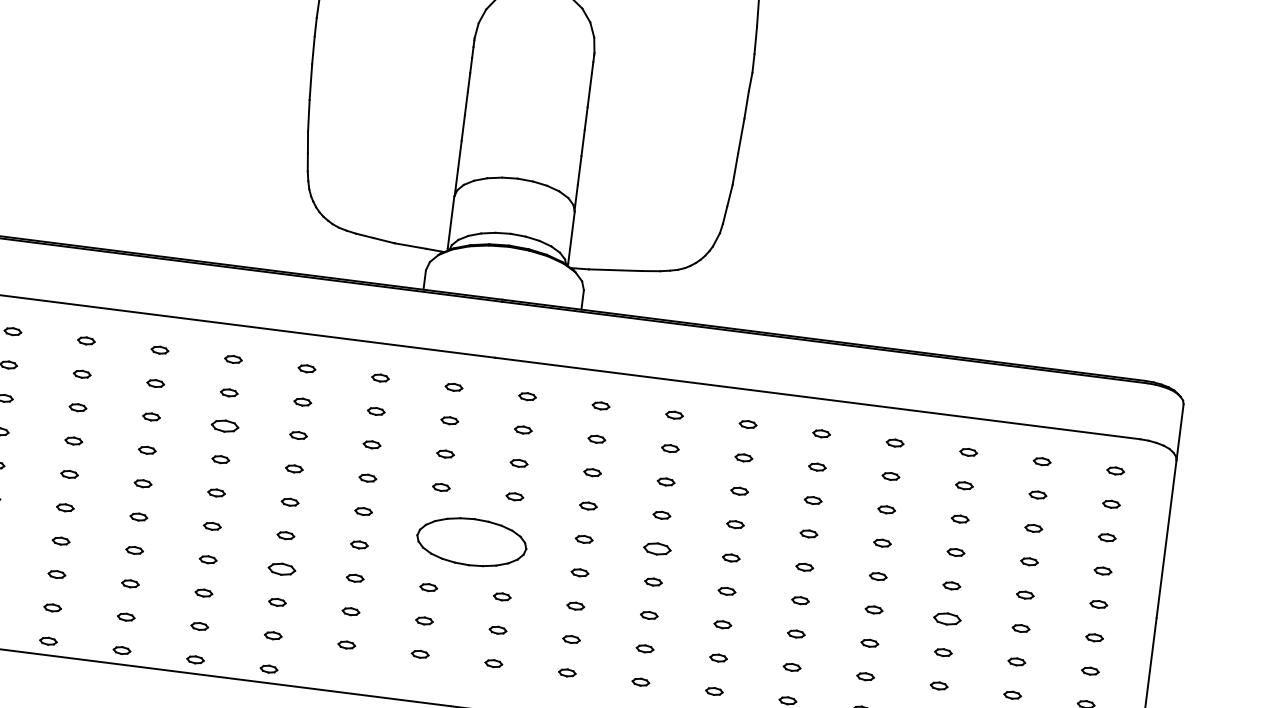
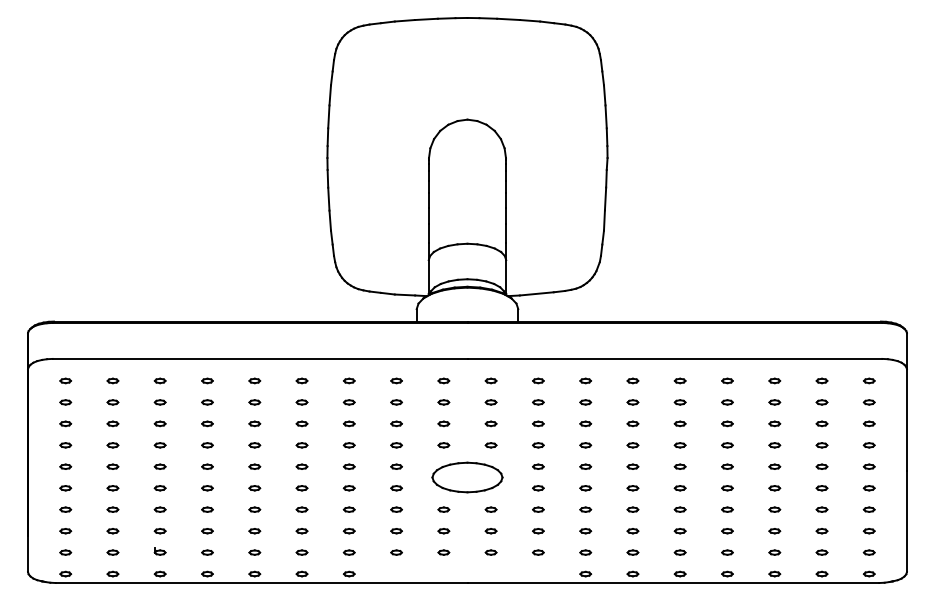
part: (224, 425) -> (301, 423), size x0.62
part: (657, 548) -> (585, 466), size x0.62
part: (280, 568) -> (348, 509), size x0.62
part: (947, 619) -> (774, 488), size x0.62

